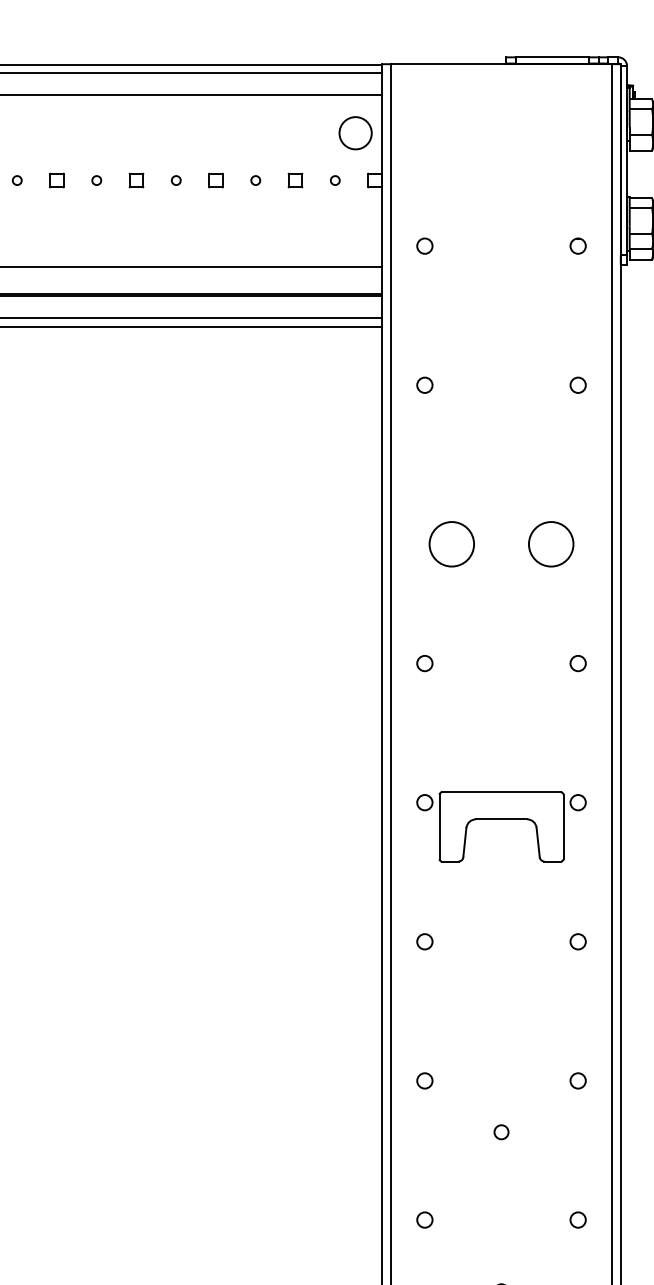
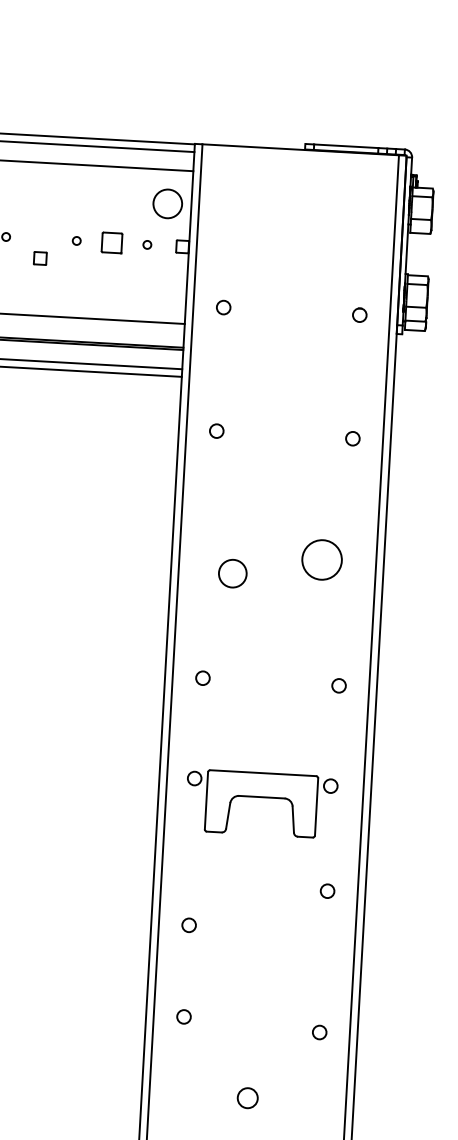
part: (215, 180) -> (39, 258), moved
part: (295, 180) -> (112, 242), size x1.6
circle: (451, 544) -> (232, 573), size x0.7
circle: (551, 544) -> (322, 560), moved
part: (501, 819) -> (261, 797), moved
circle: (577, 941) -> (327, 890), moved
circle: (424, 1080) -> (183, 1016), moved
circle: (577, 1080) -> (319, 1032), moved
circle: (501, 1132) -> (247, 1098), size x1.6

